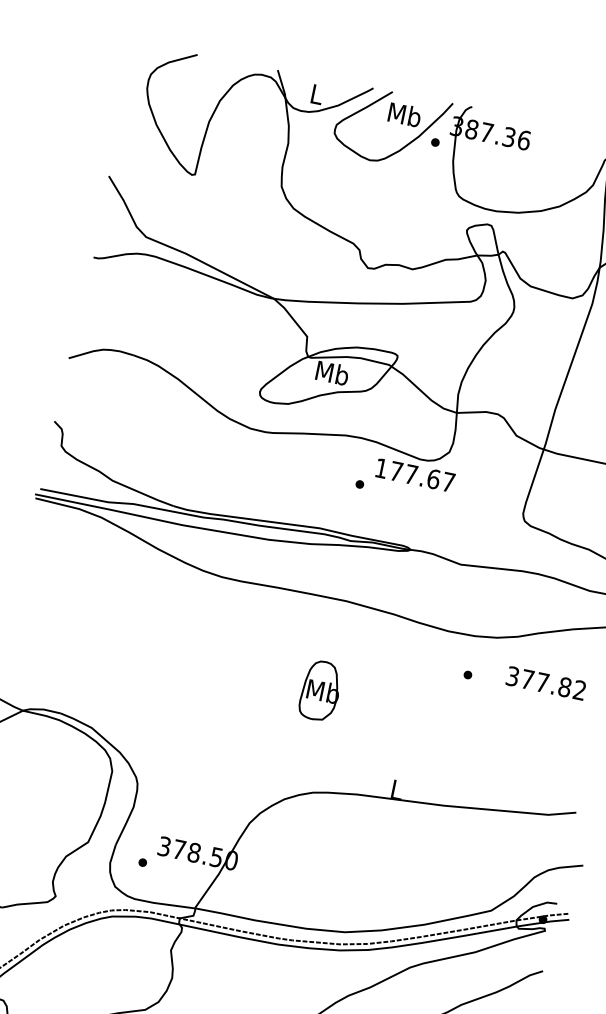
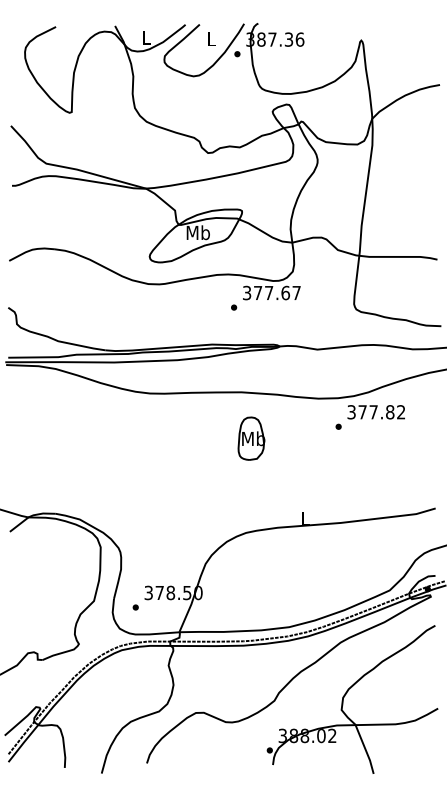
text: (404, 114) -> (211, 38), Mb -> L
text: (382, 467) -> (247, 292), 177.67 -> 377.67
text: (544, 683) -> (375, 412), moved
part: (320, 690) -> (251, 438), moved

